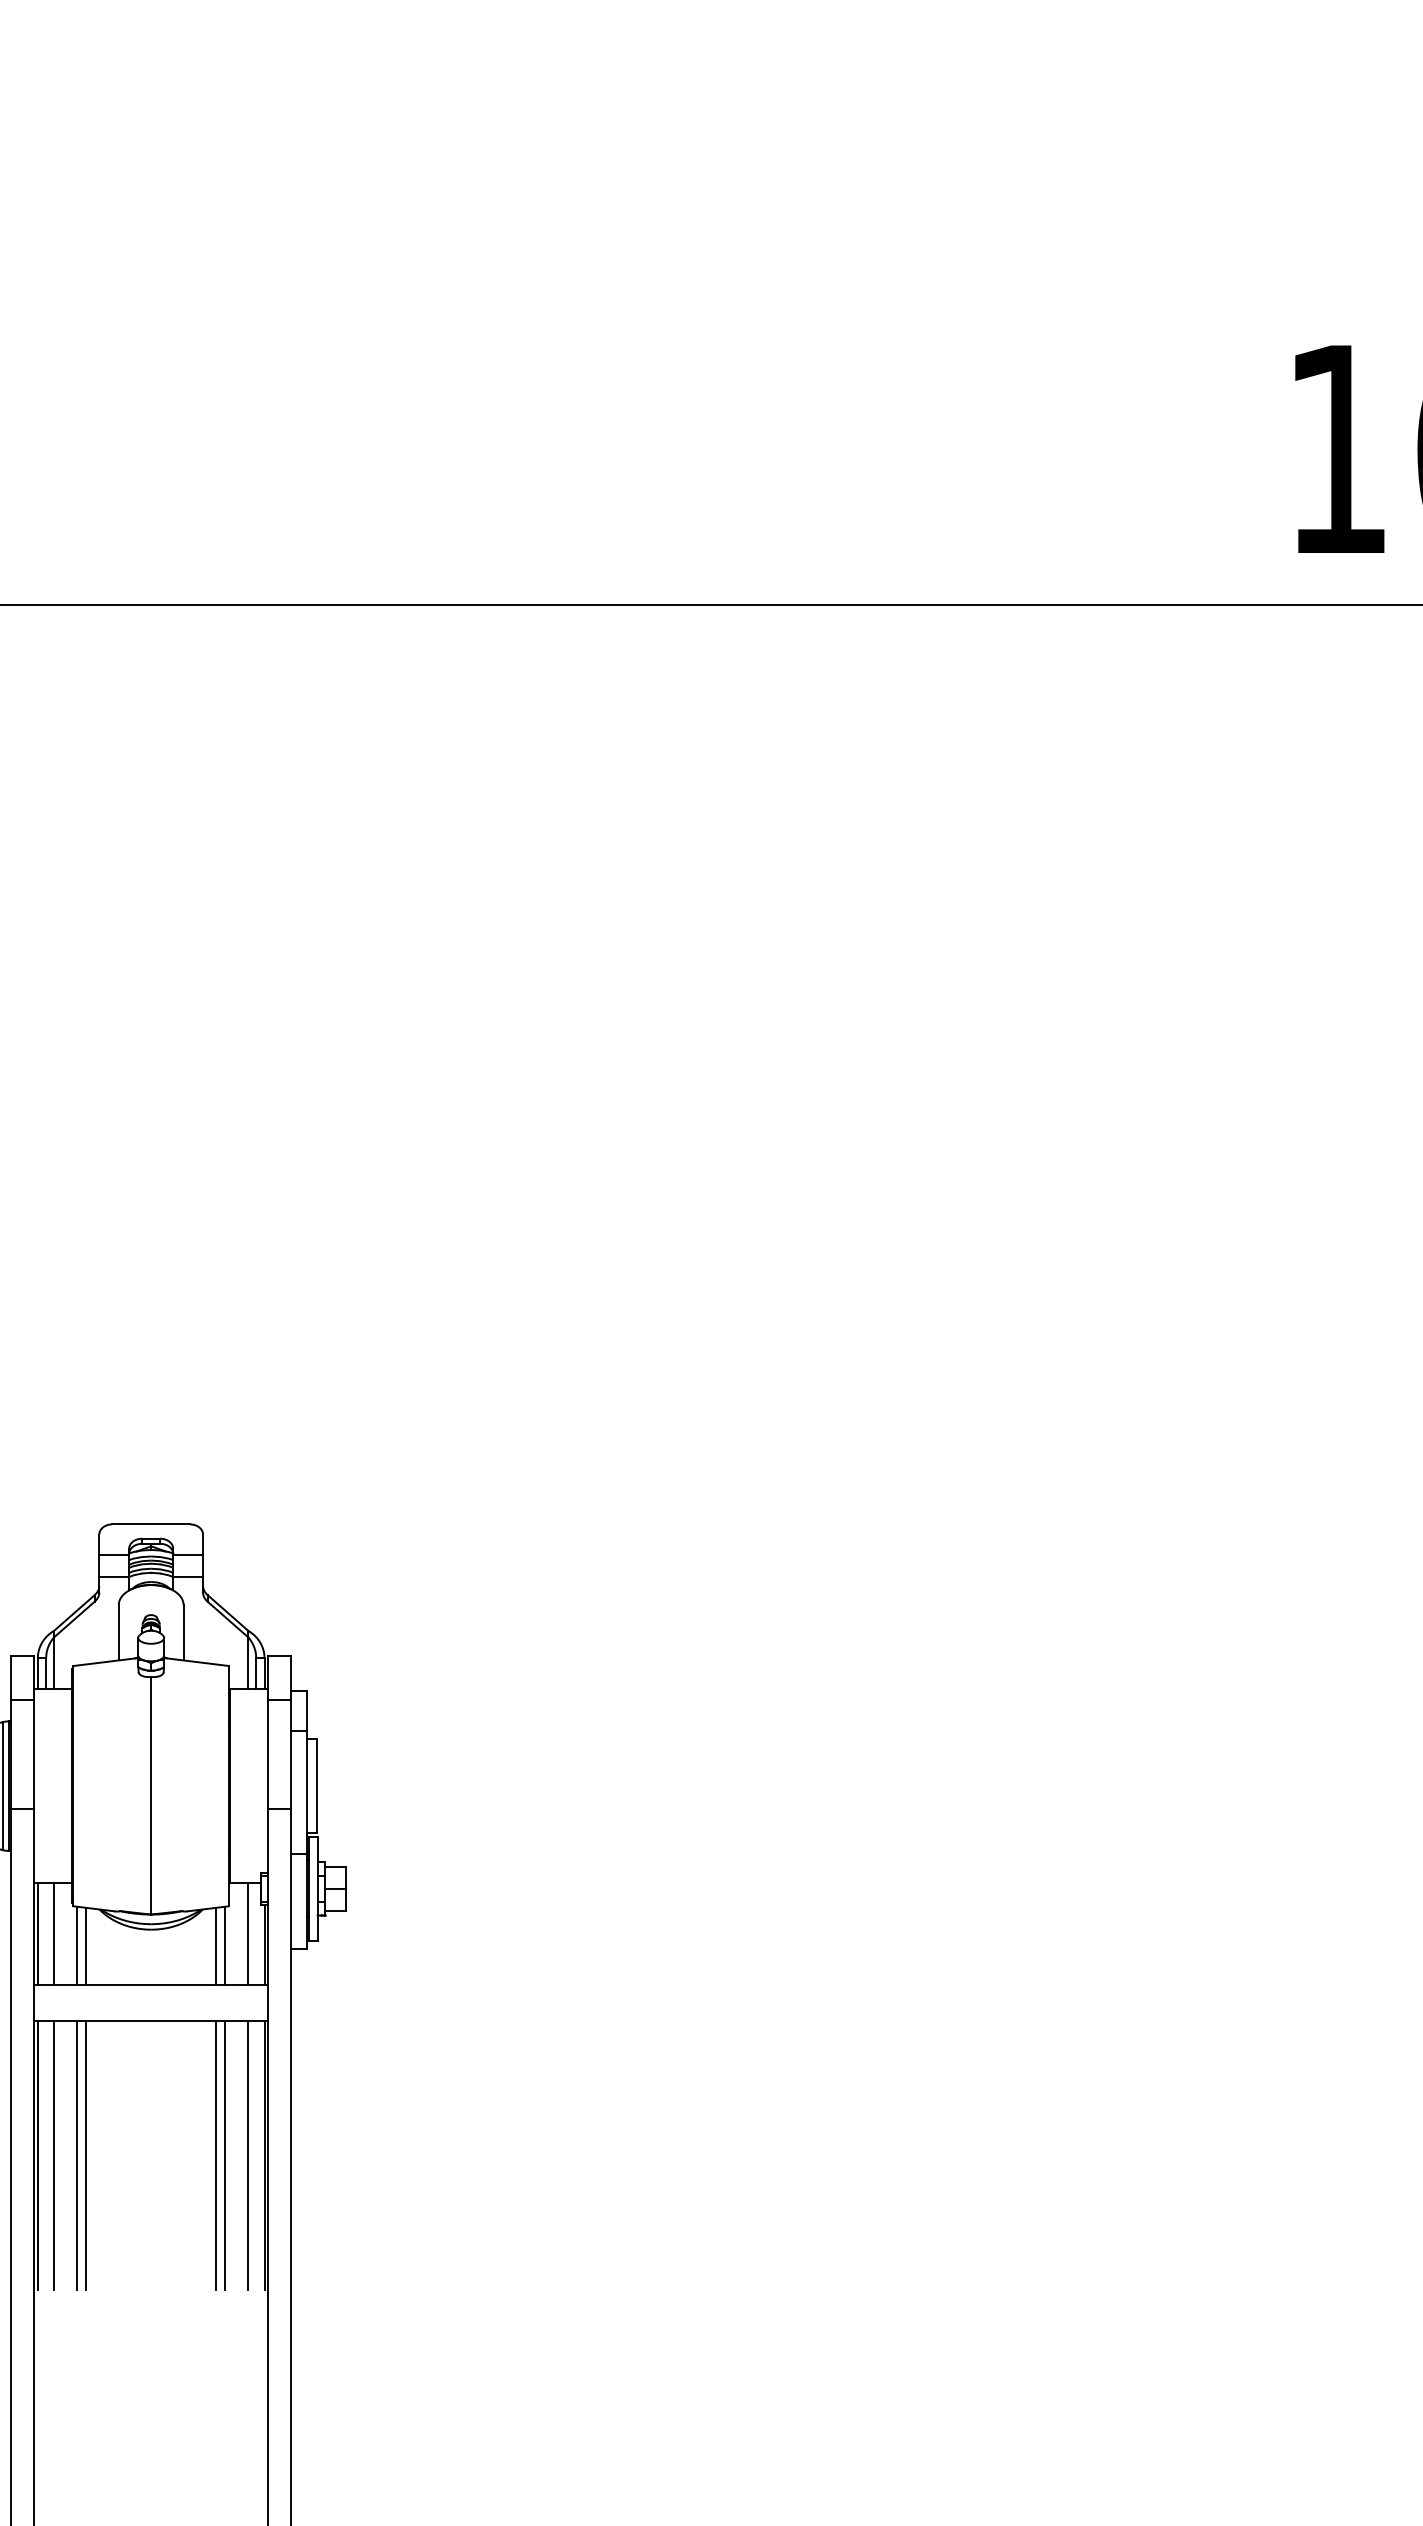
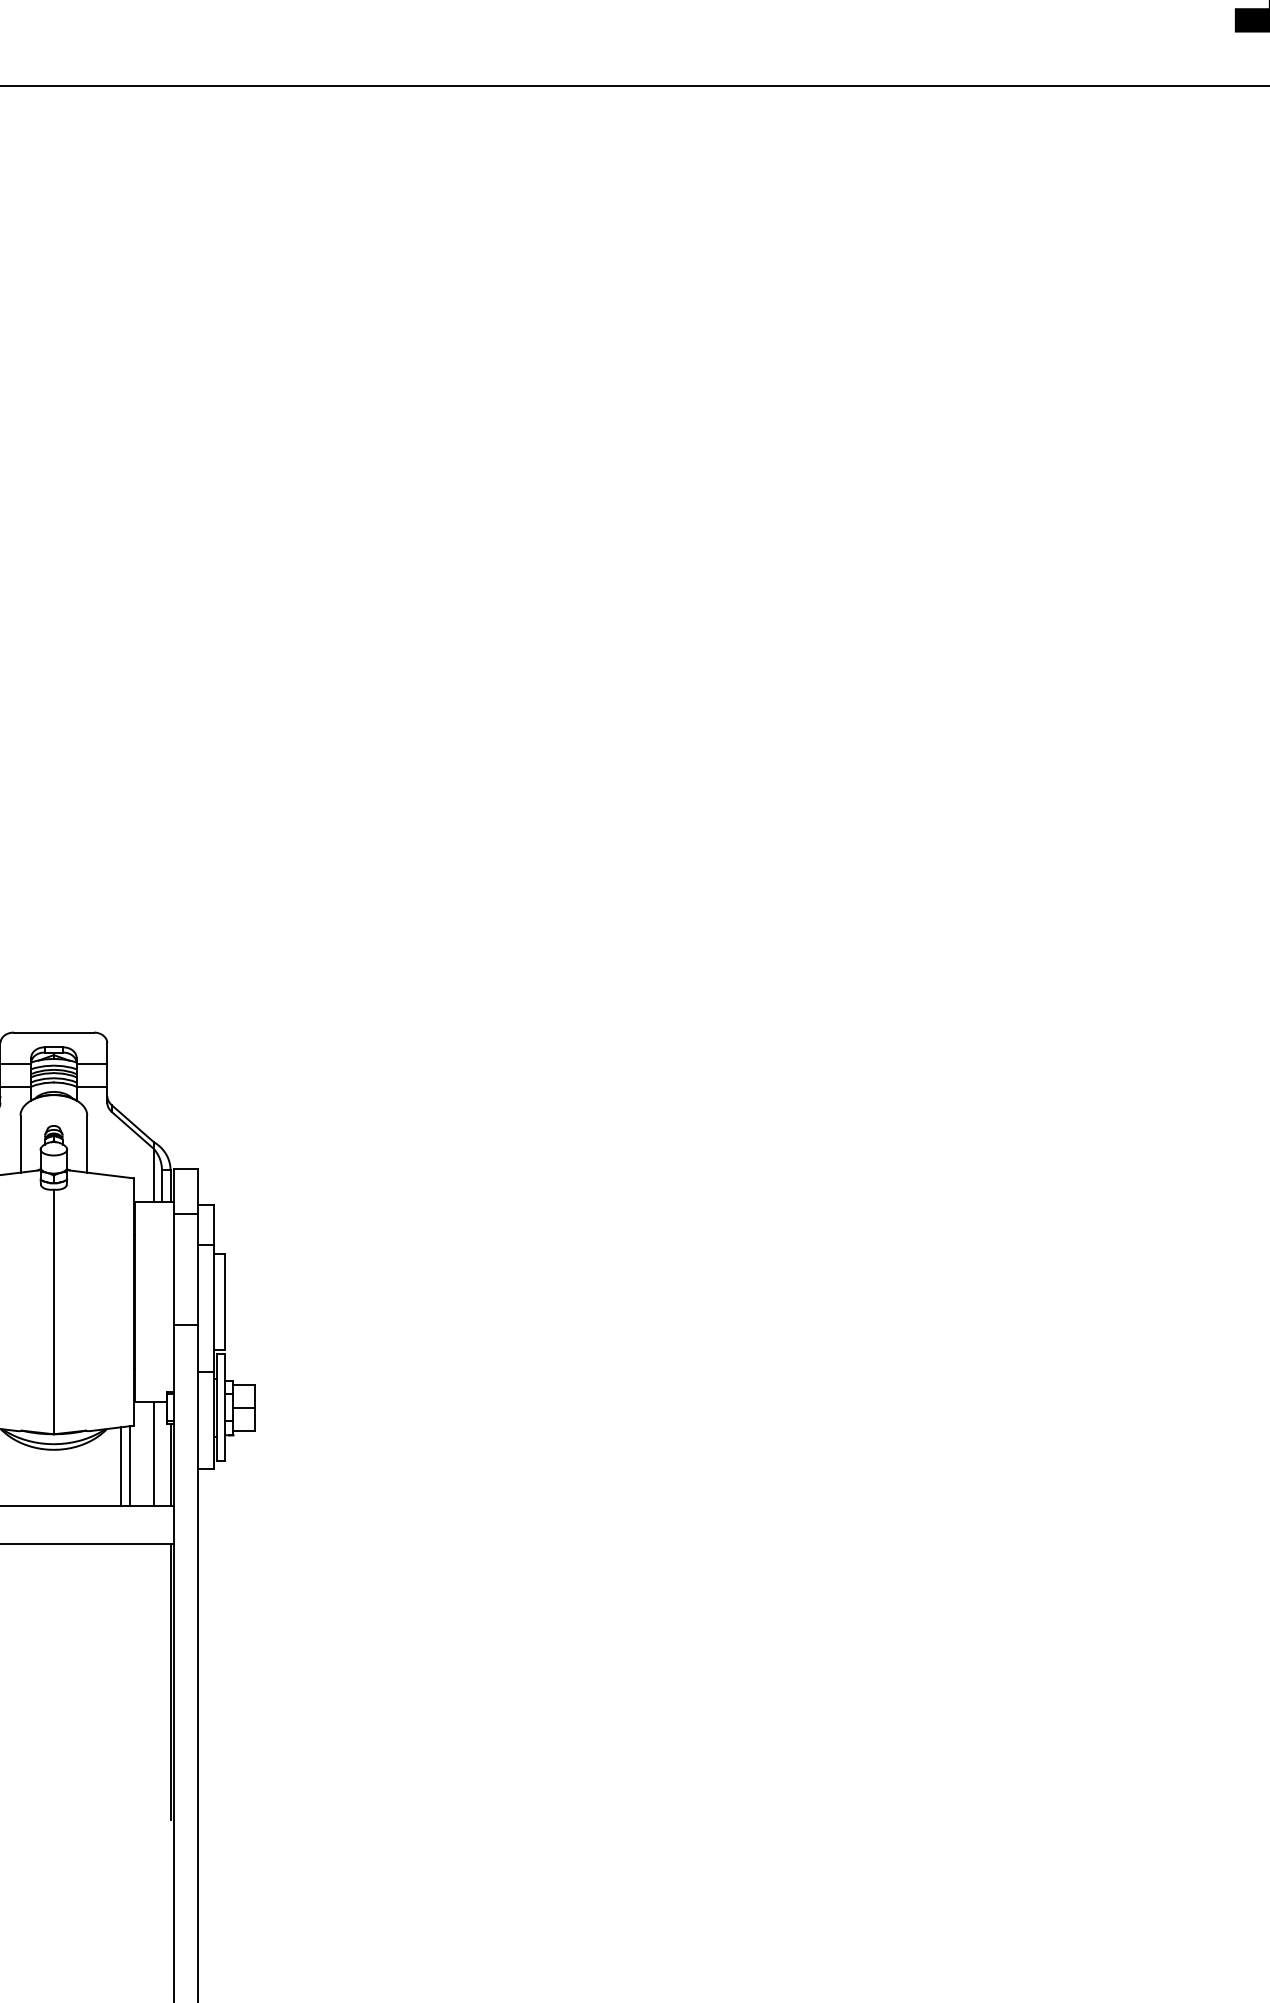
line: (216, 2155) -> (121, 1682), removed
line: (225, 2155) -> (130, 1682), removed
line: (248, 2155) -> (154, 1682), removed

